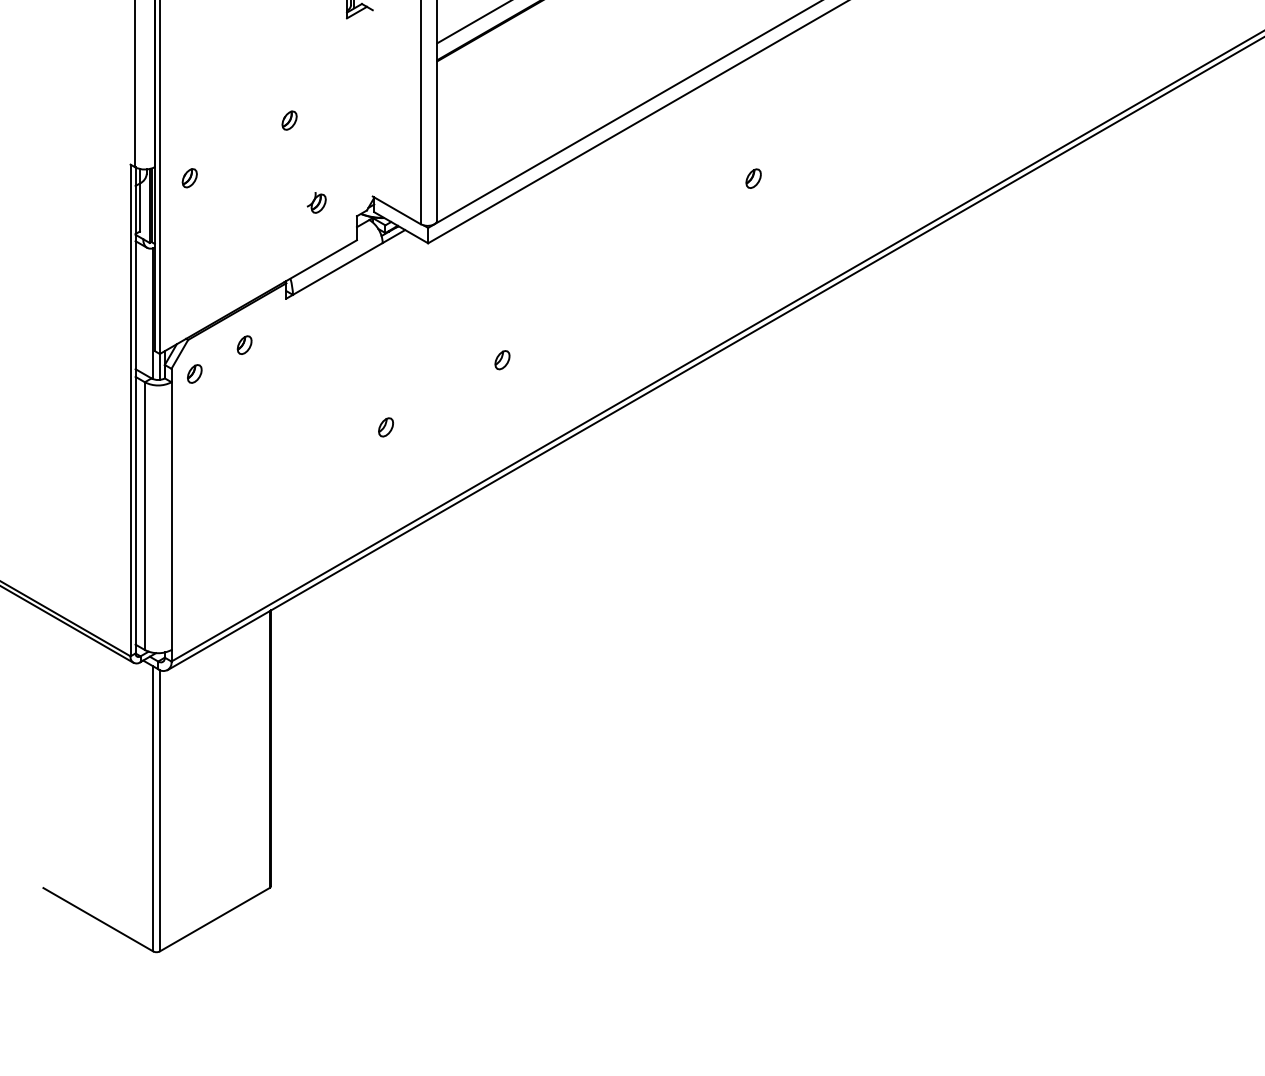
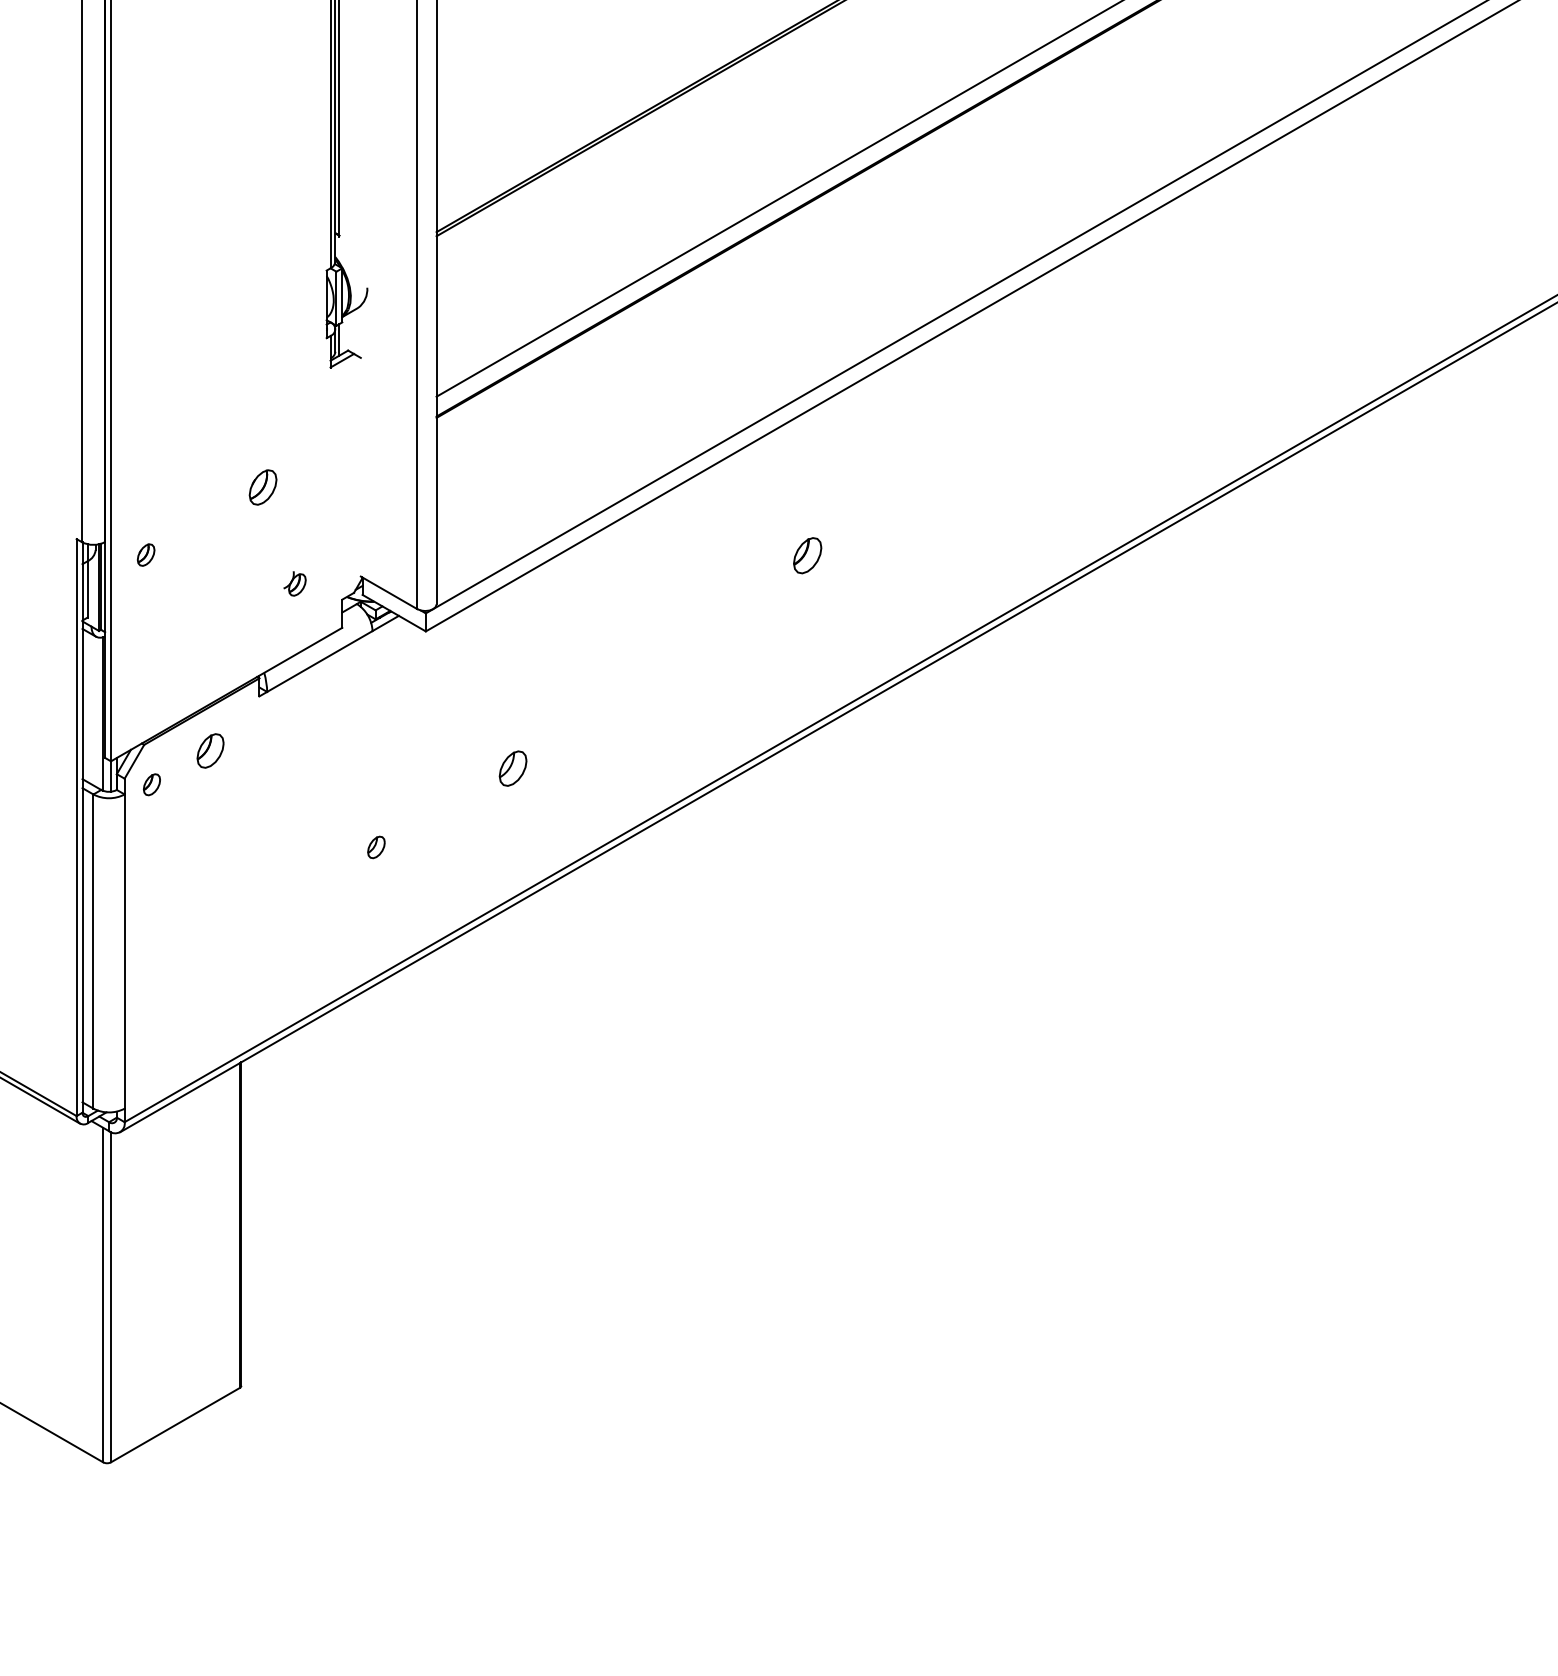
part: (289, 120) -> (263, 487), size x1.6
part: (753, 178) -> (807, 555), size x1.6
part: (244, 344) -> (210, 750), size x1.6
part: (502, 360) -> (512, 768), size x1.6

